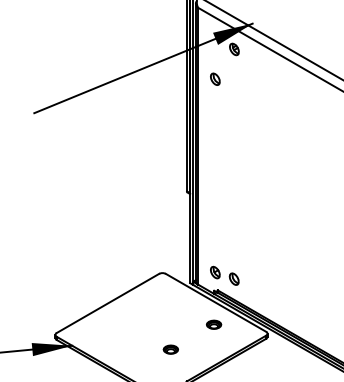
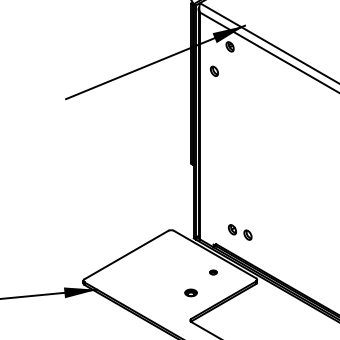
part: (223, 275) -> (239, 232), moved
part: (214, 324) -> (213, 272), size x0.6
part: (170, 349) -> (190, 292), moved

